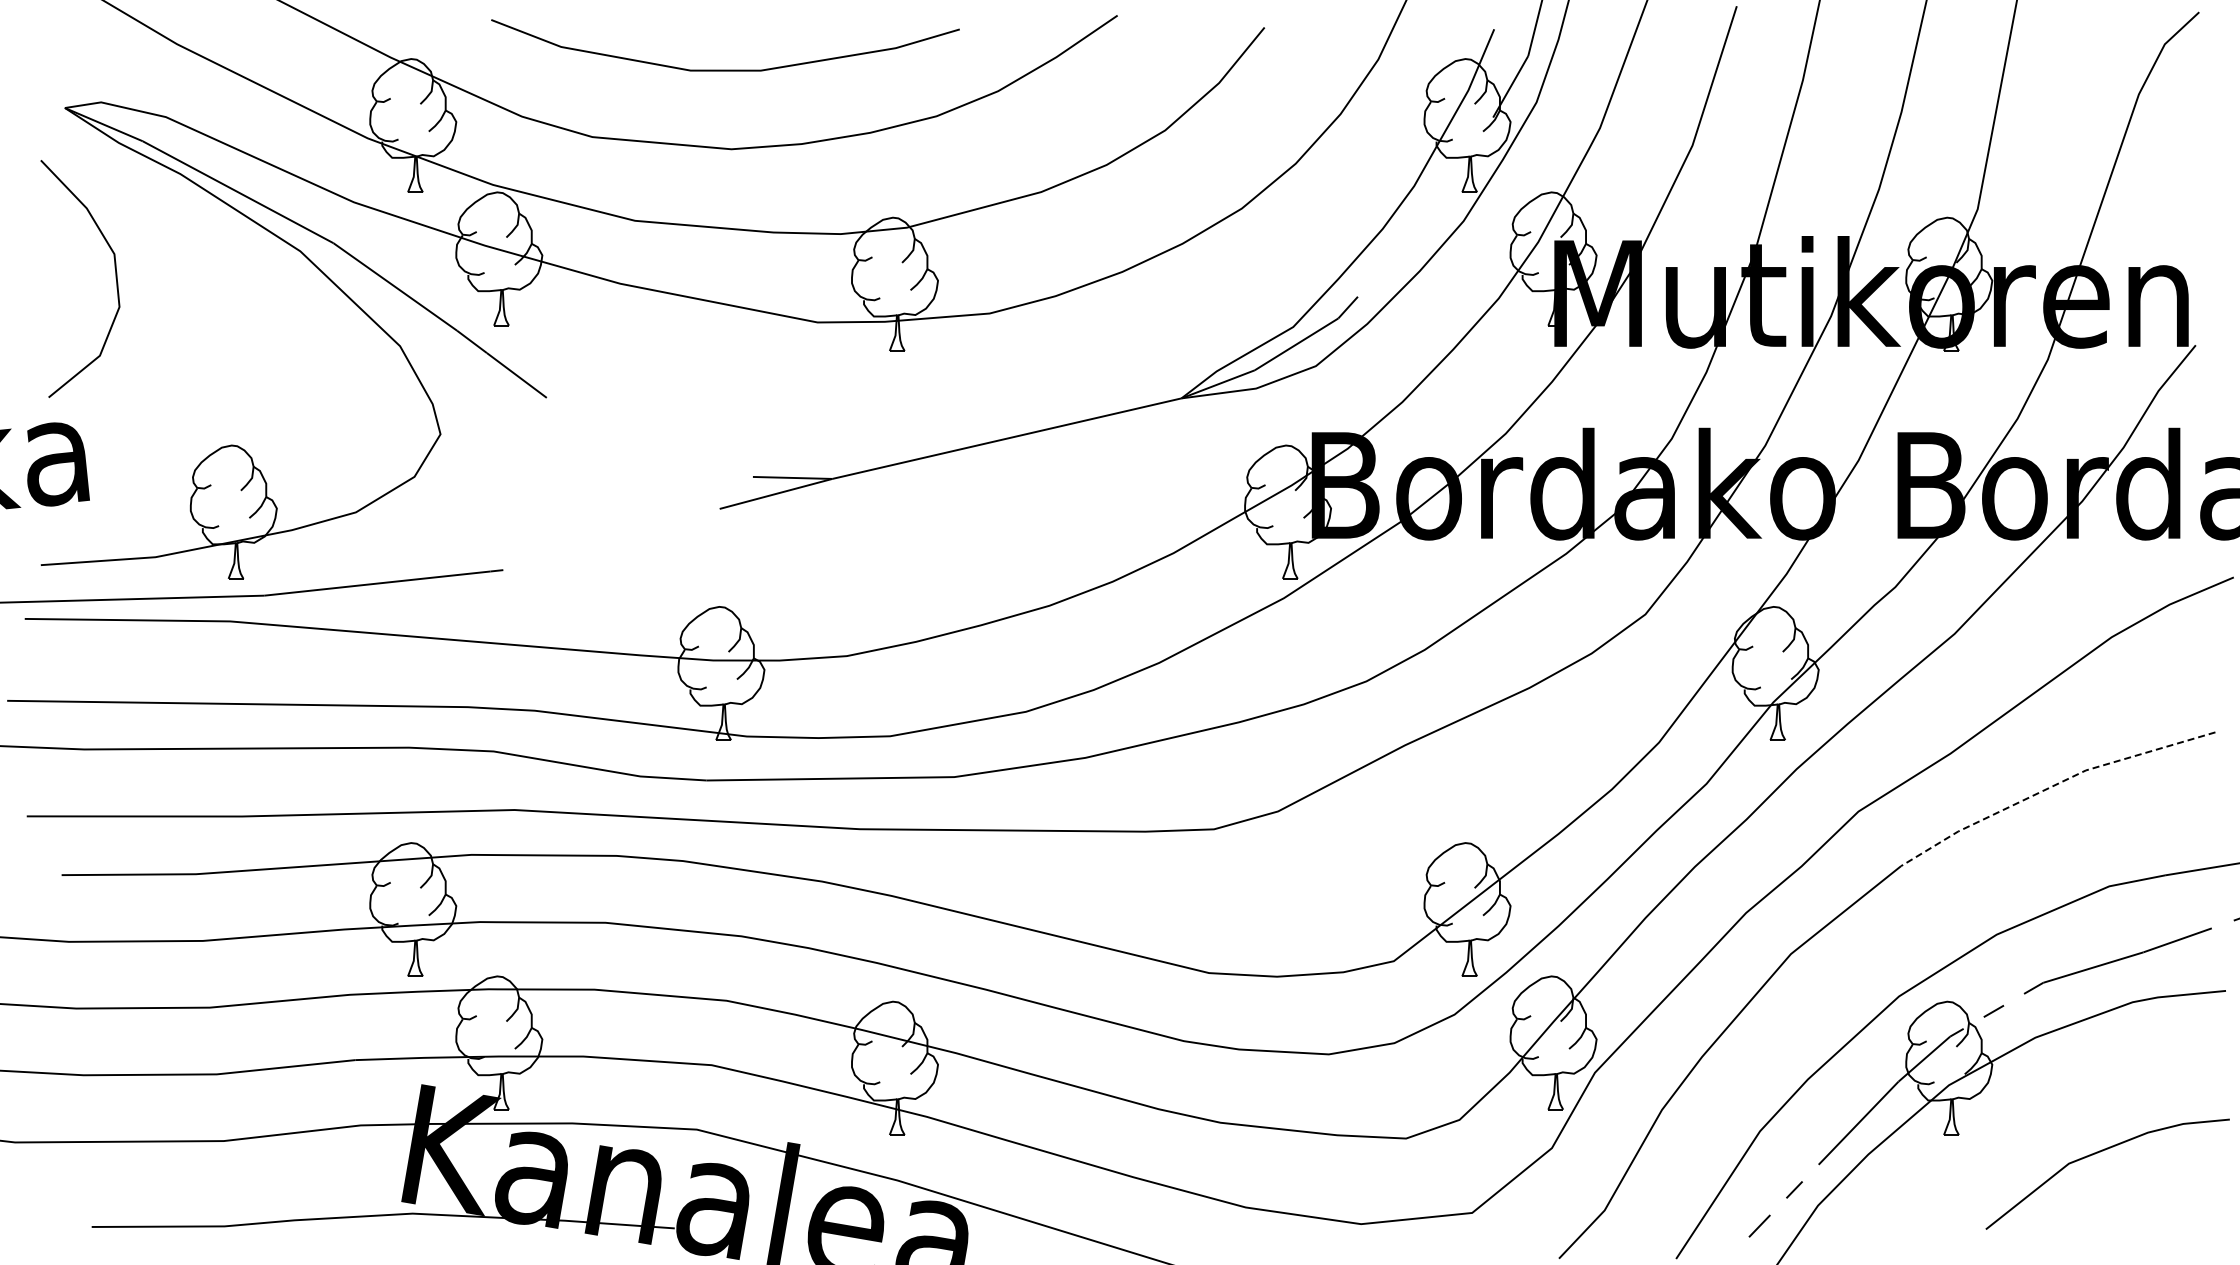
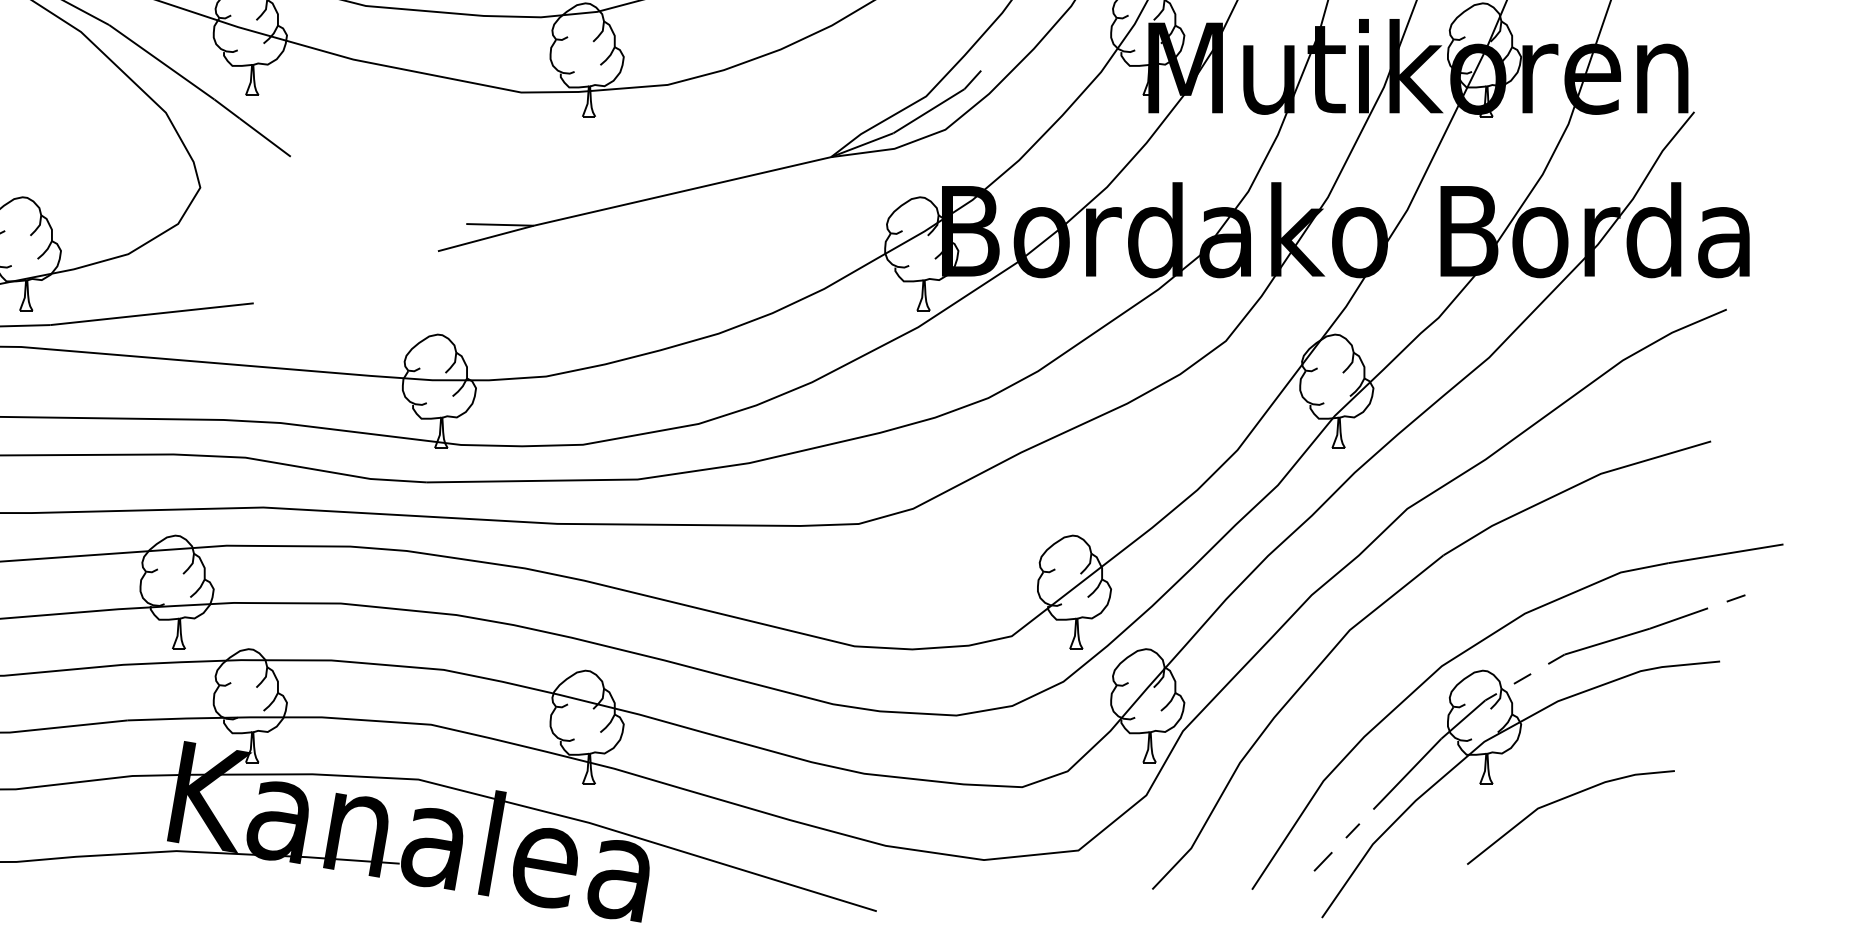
line: (2052, 786) -> (1572, 487), dashed -> solid
line: (2100, 1152) -> (1564, 799), moved

